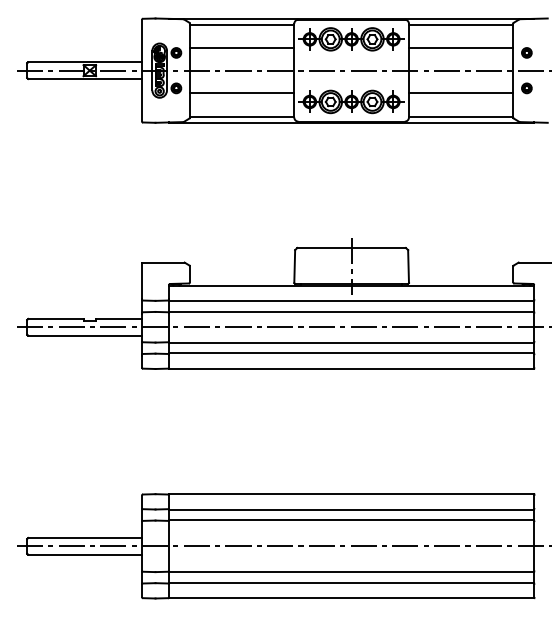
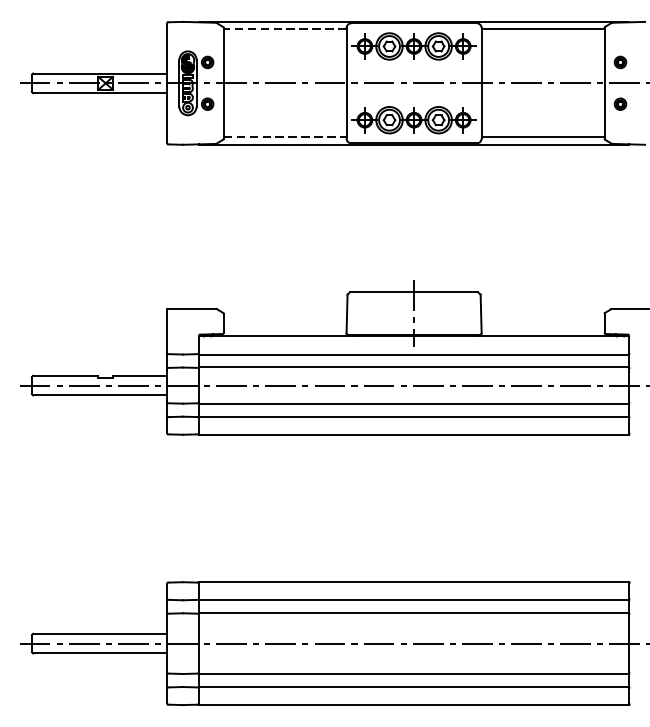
line: (241, 24) -> (284, 28), solid -> dashed
line: (241, 47) -> (284, 56), removed
line: (460, 47) -> (542, 56), removed
line: (241, 93) -> (284, 110), removed
line: (460, 93) -> (542, 110), removed
line: (242, 116) -> (285, 137), solid -> dashed

